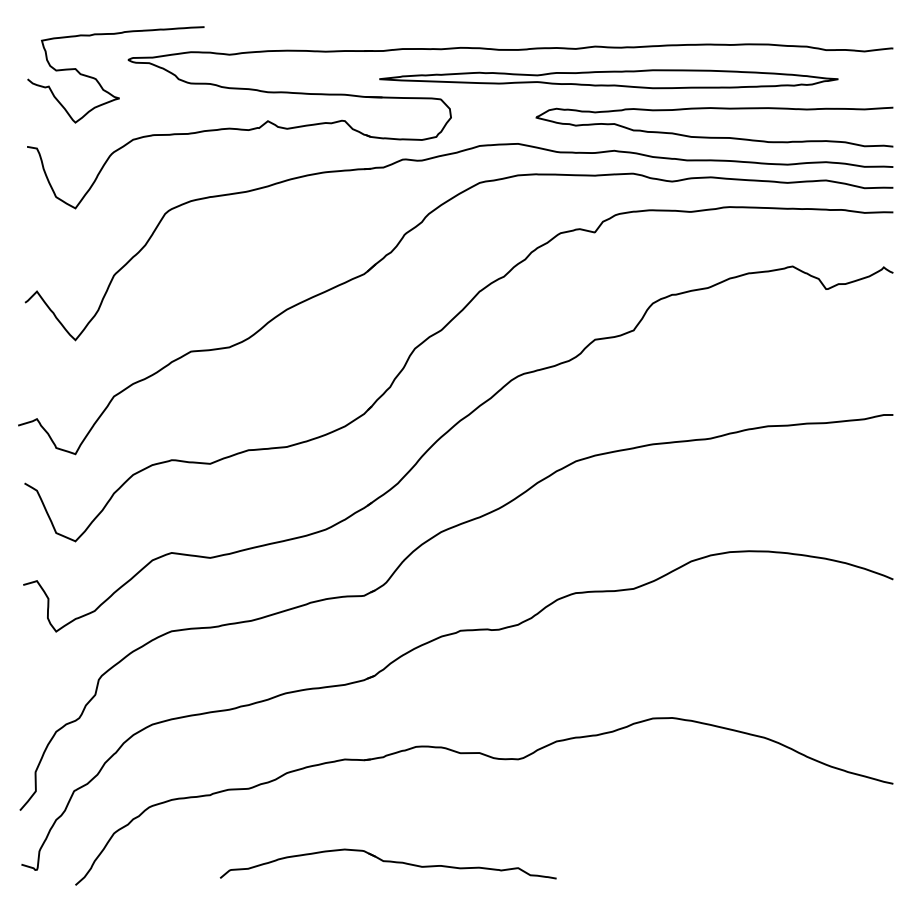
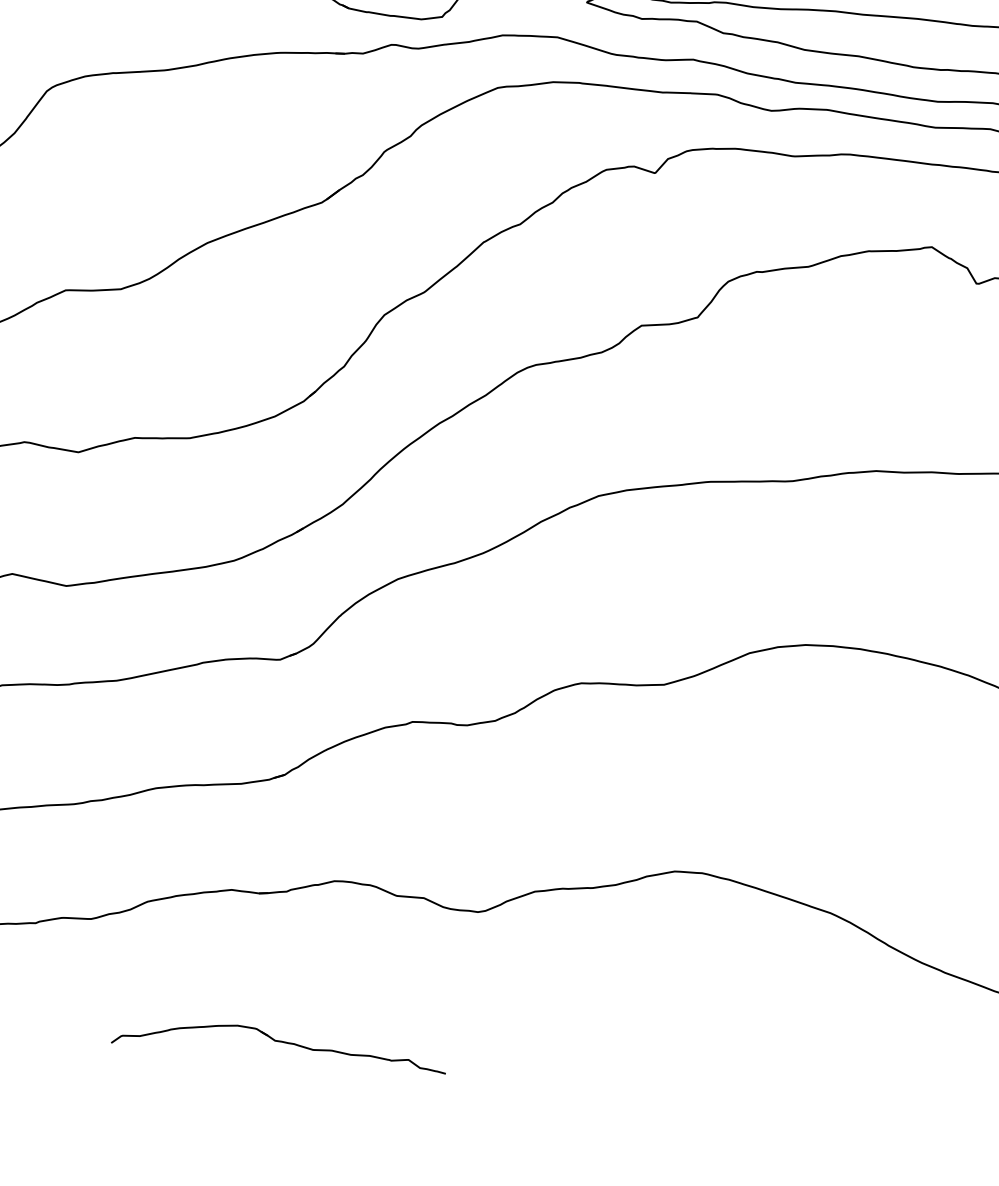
part: (387, 863) -> (278, 1043), size x0.7

